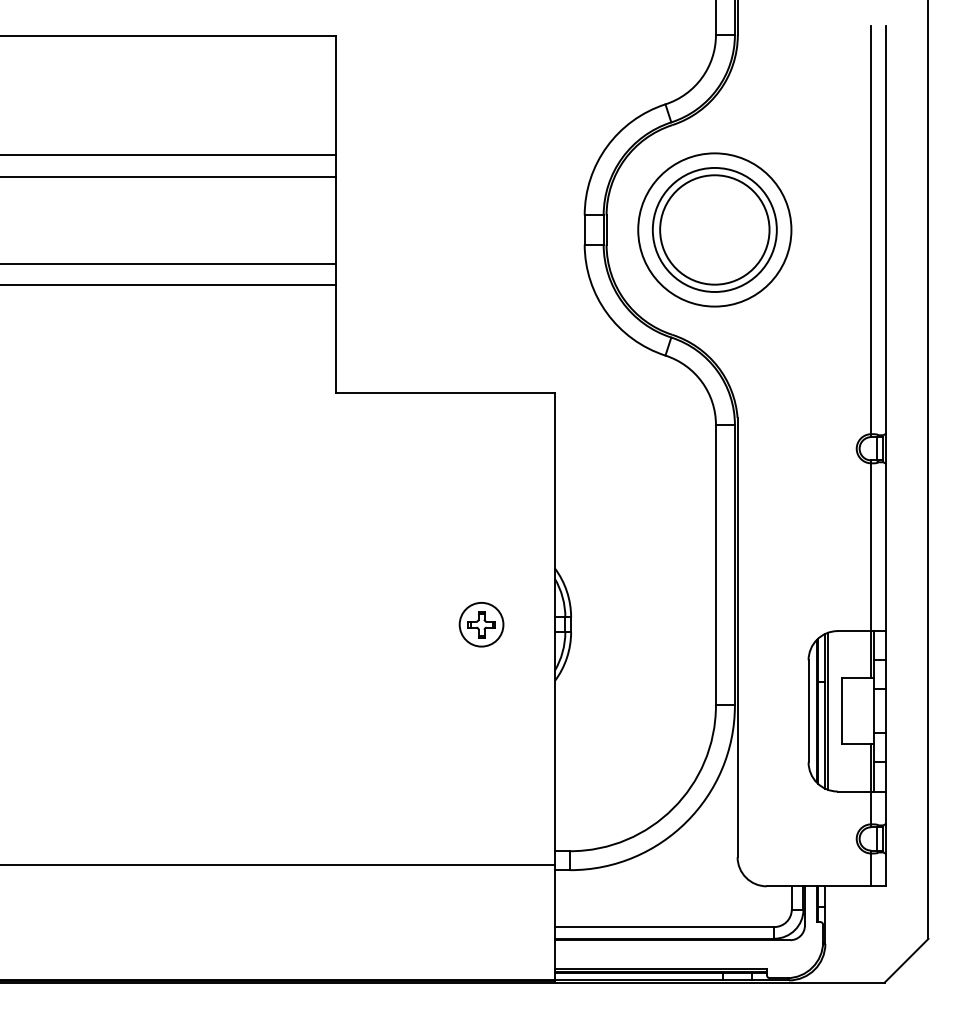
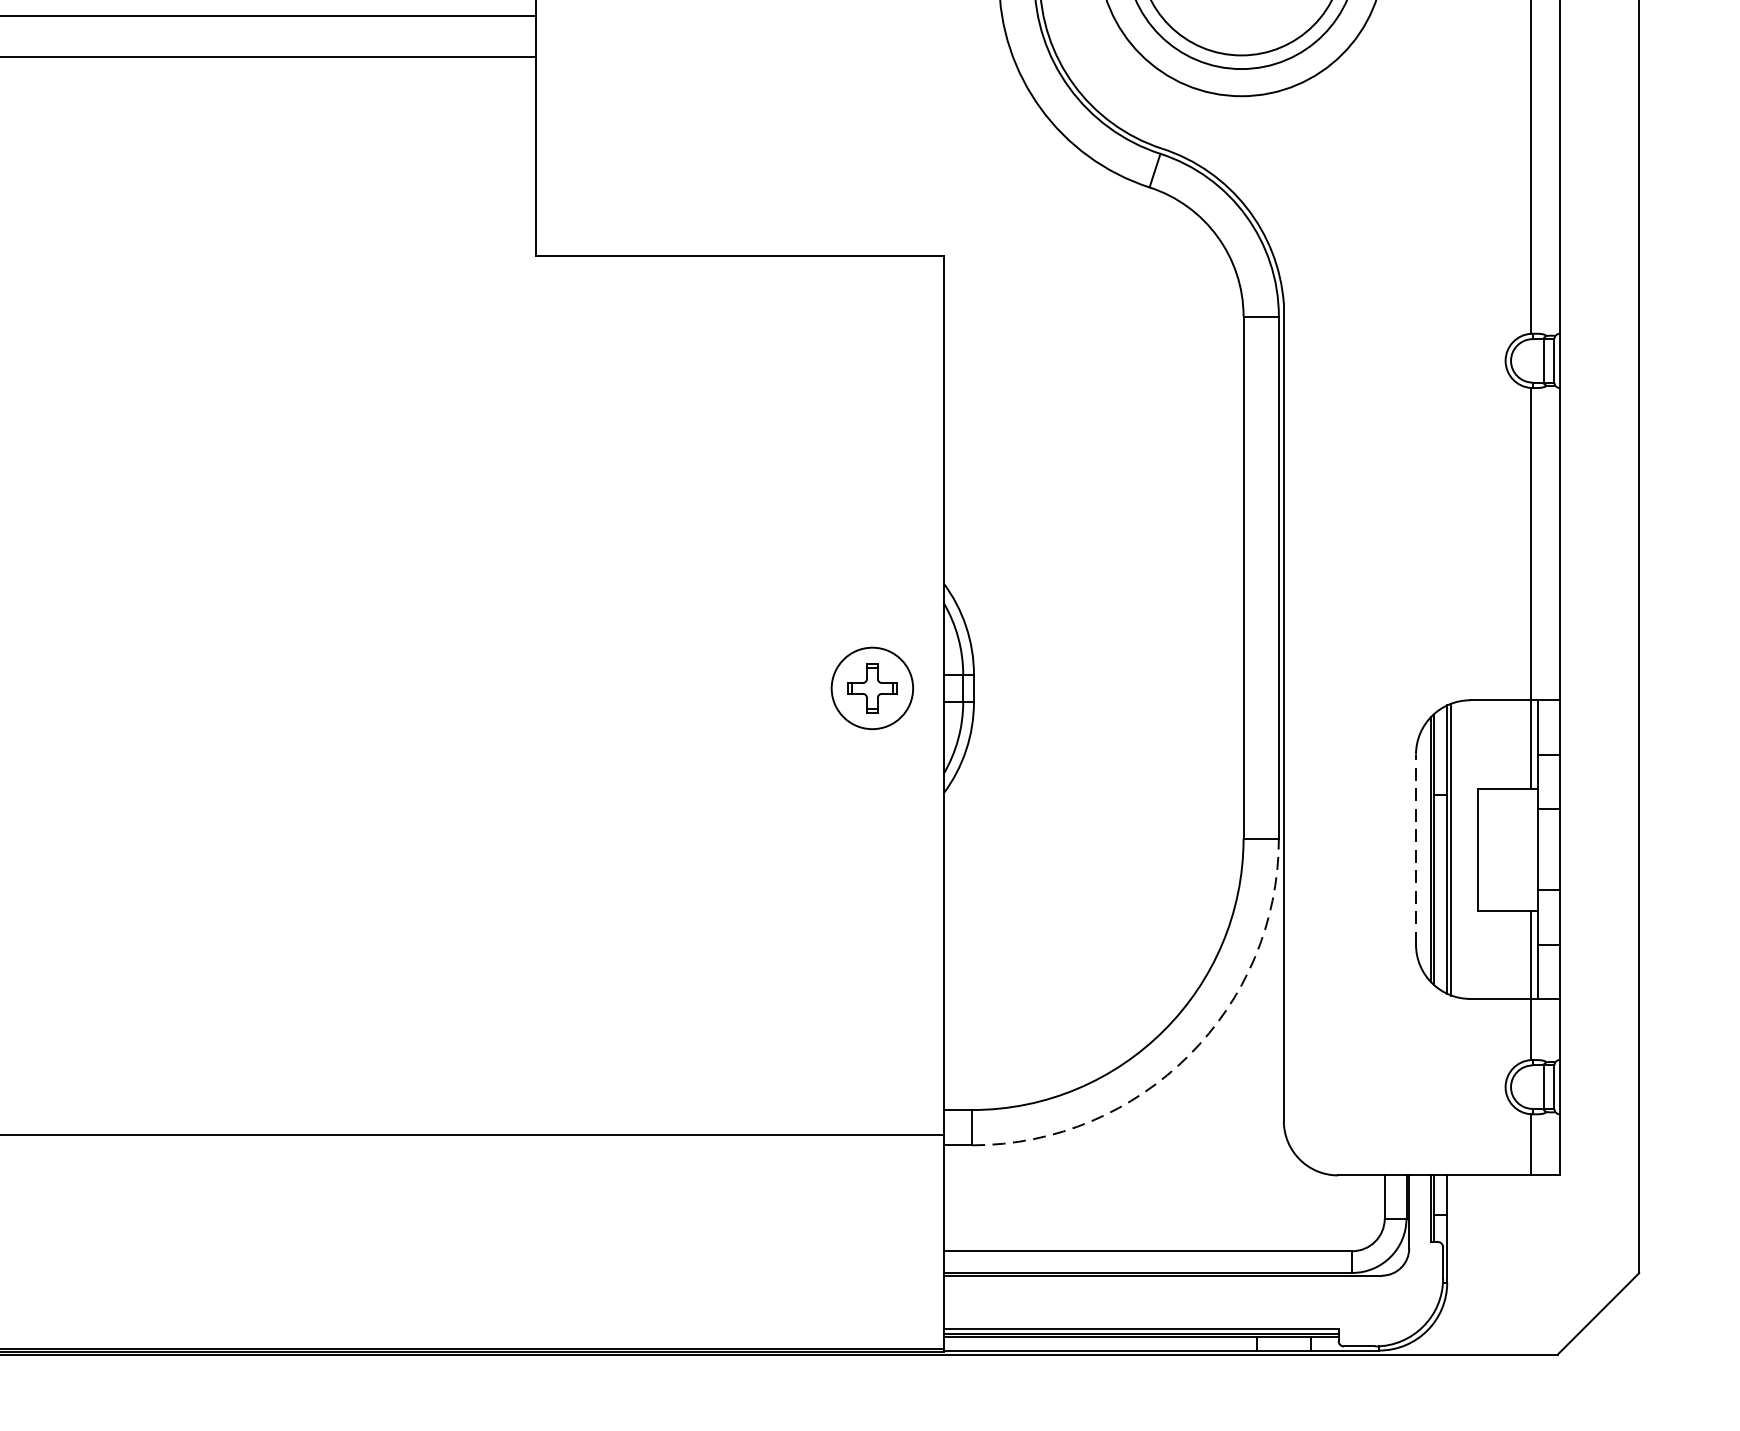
part: (481, 624) -> (872, 688), moved
line: (808, 710) -> (1415, 848), solid -> dashed
arc: (686, 821) -> (1188, 1054), solid -> dashed

